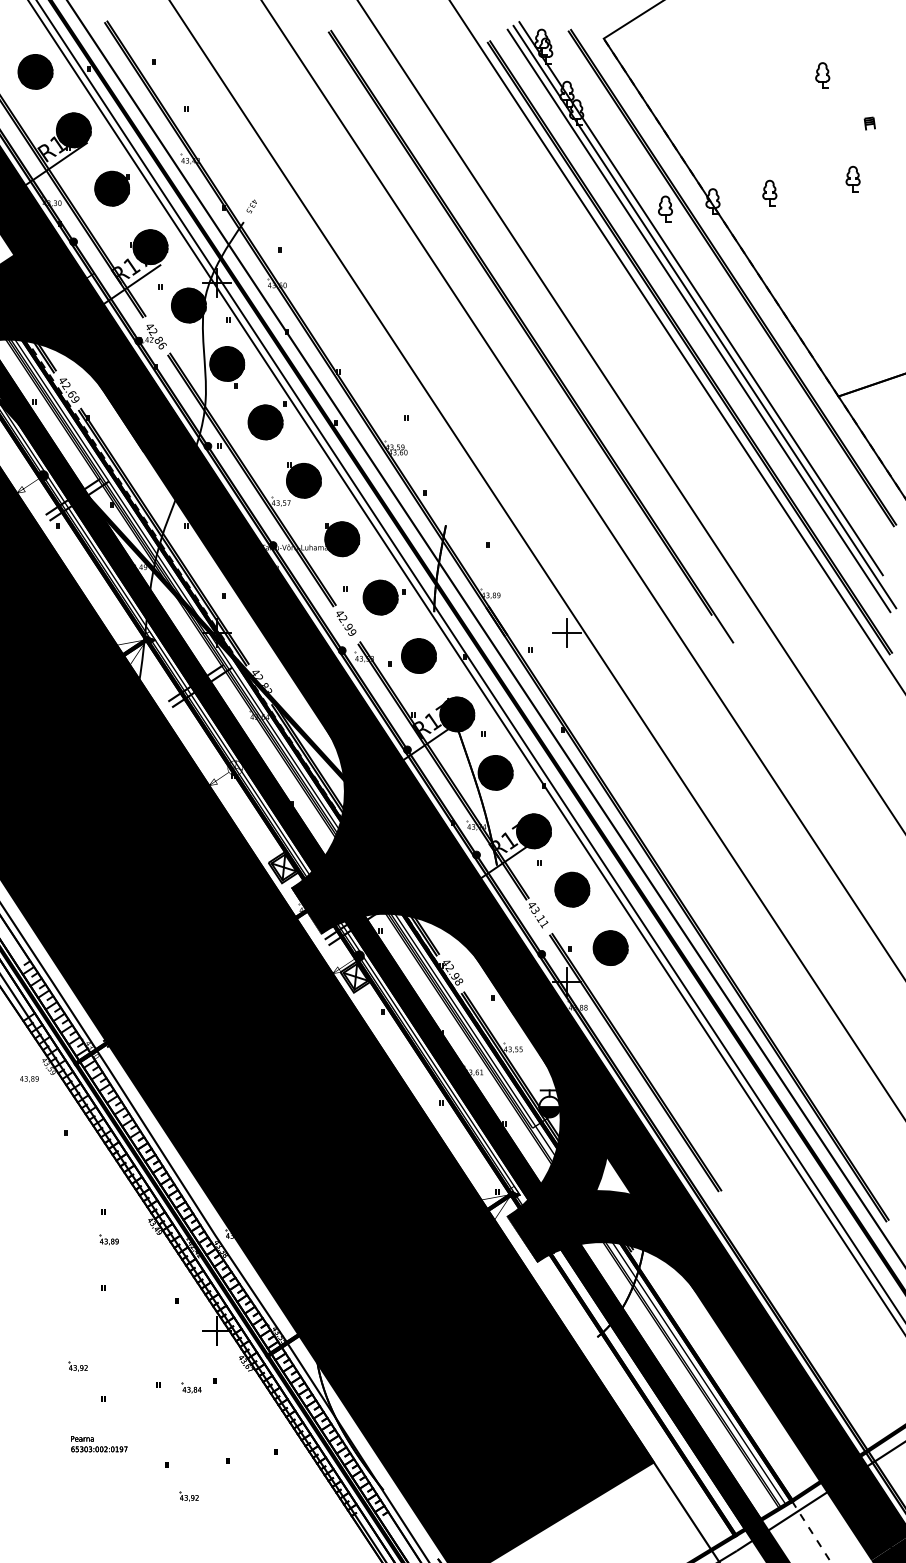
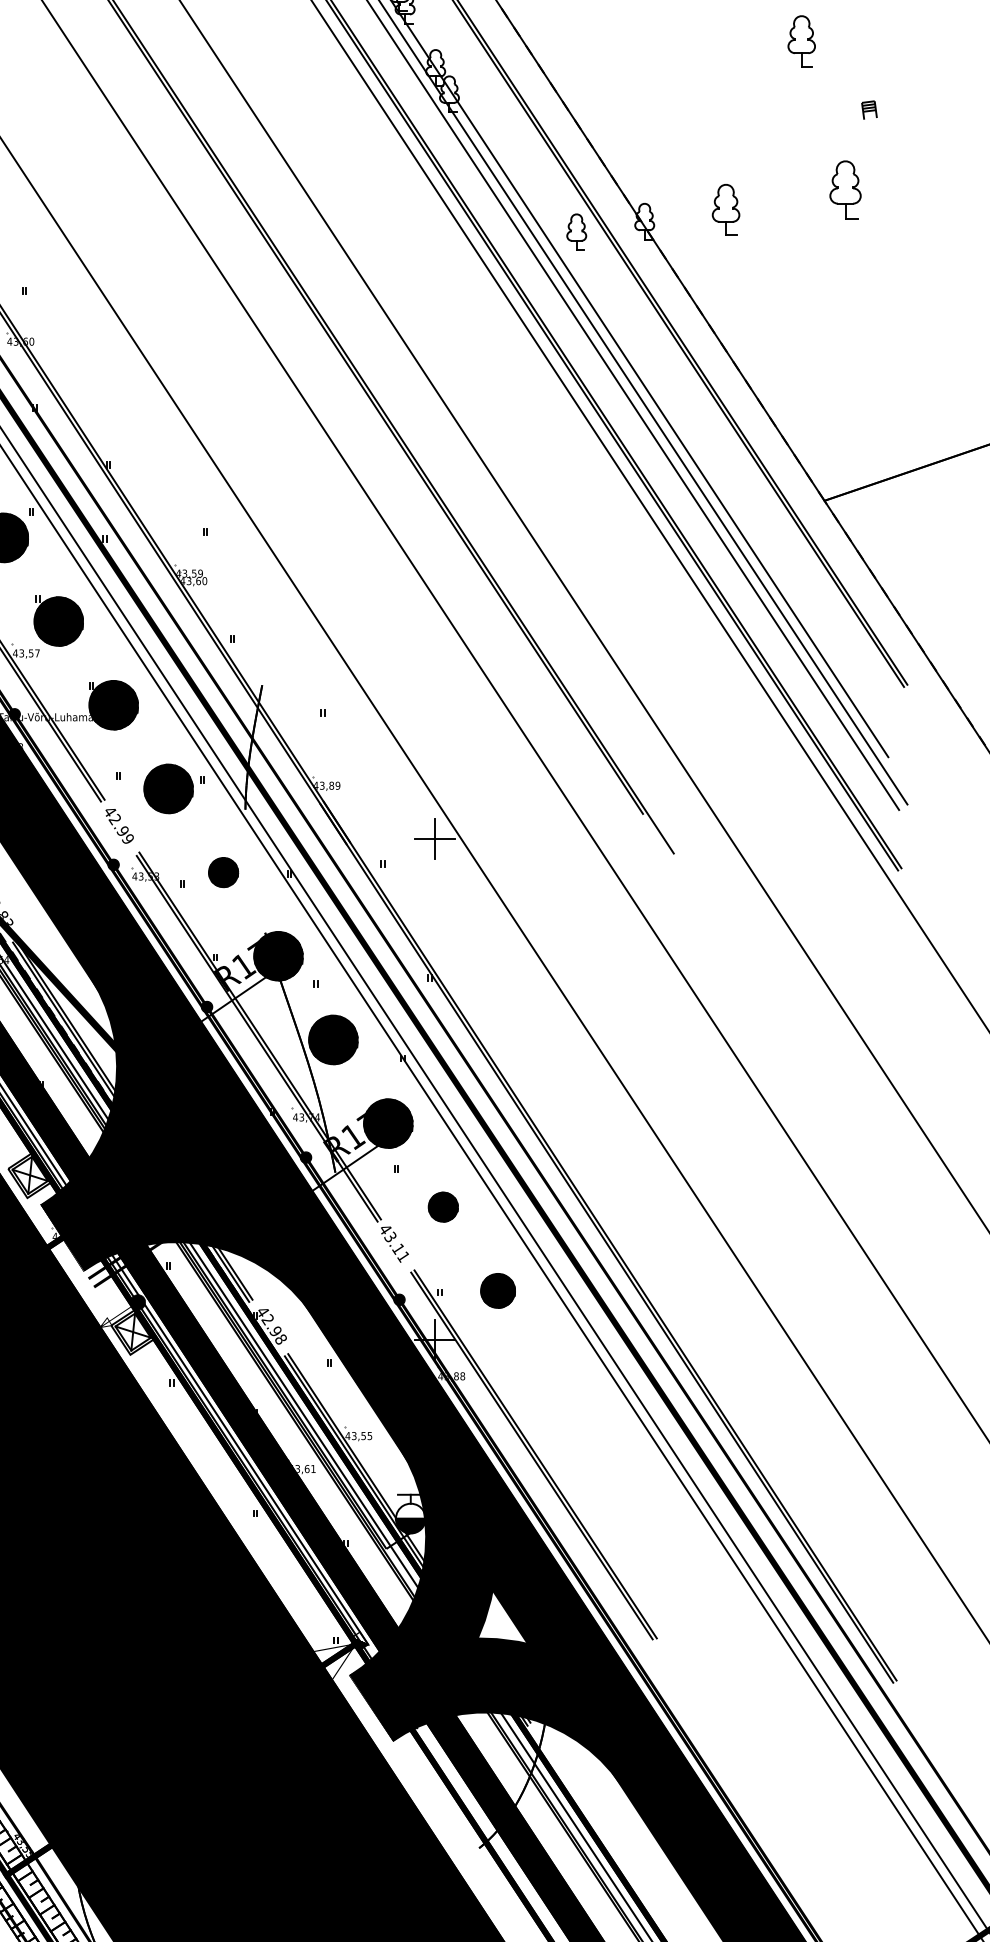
part: (822, 75) -> (801, 41), size x1.4
part: (852, 178) -> (844, 188), size x1.6
part: (769, 192) -> (725, 208), size x1.4
part: (418, 655) -> (222, 871), size x0.6
part: (572, 889) -> (443, 1206), size x0.6
part: (610, 947) -> (497, 1290), size x0.7

